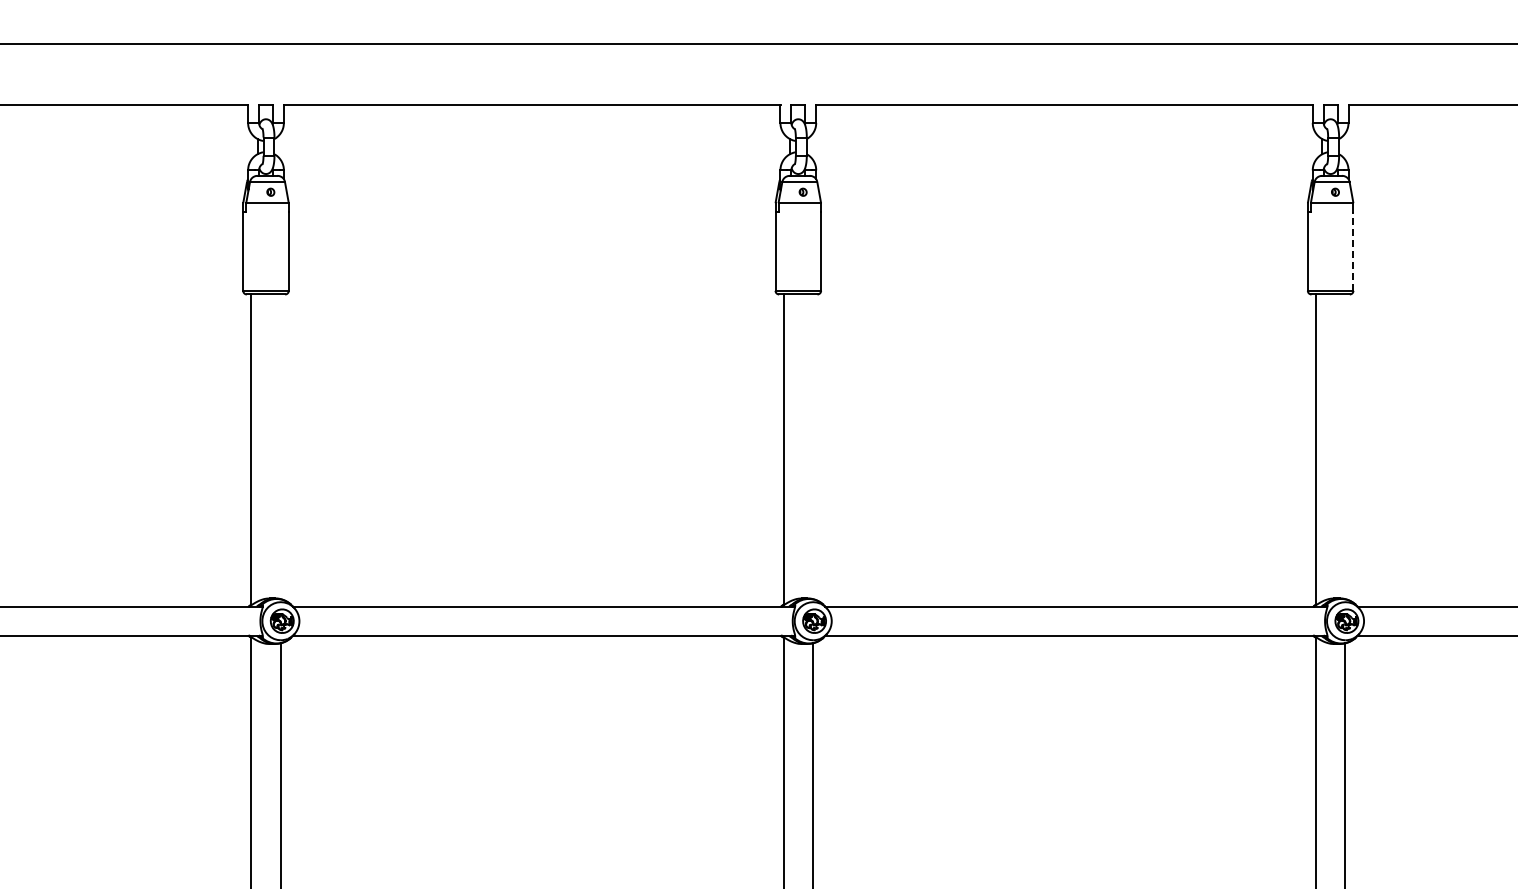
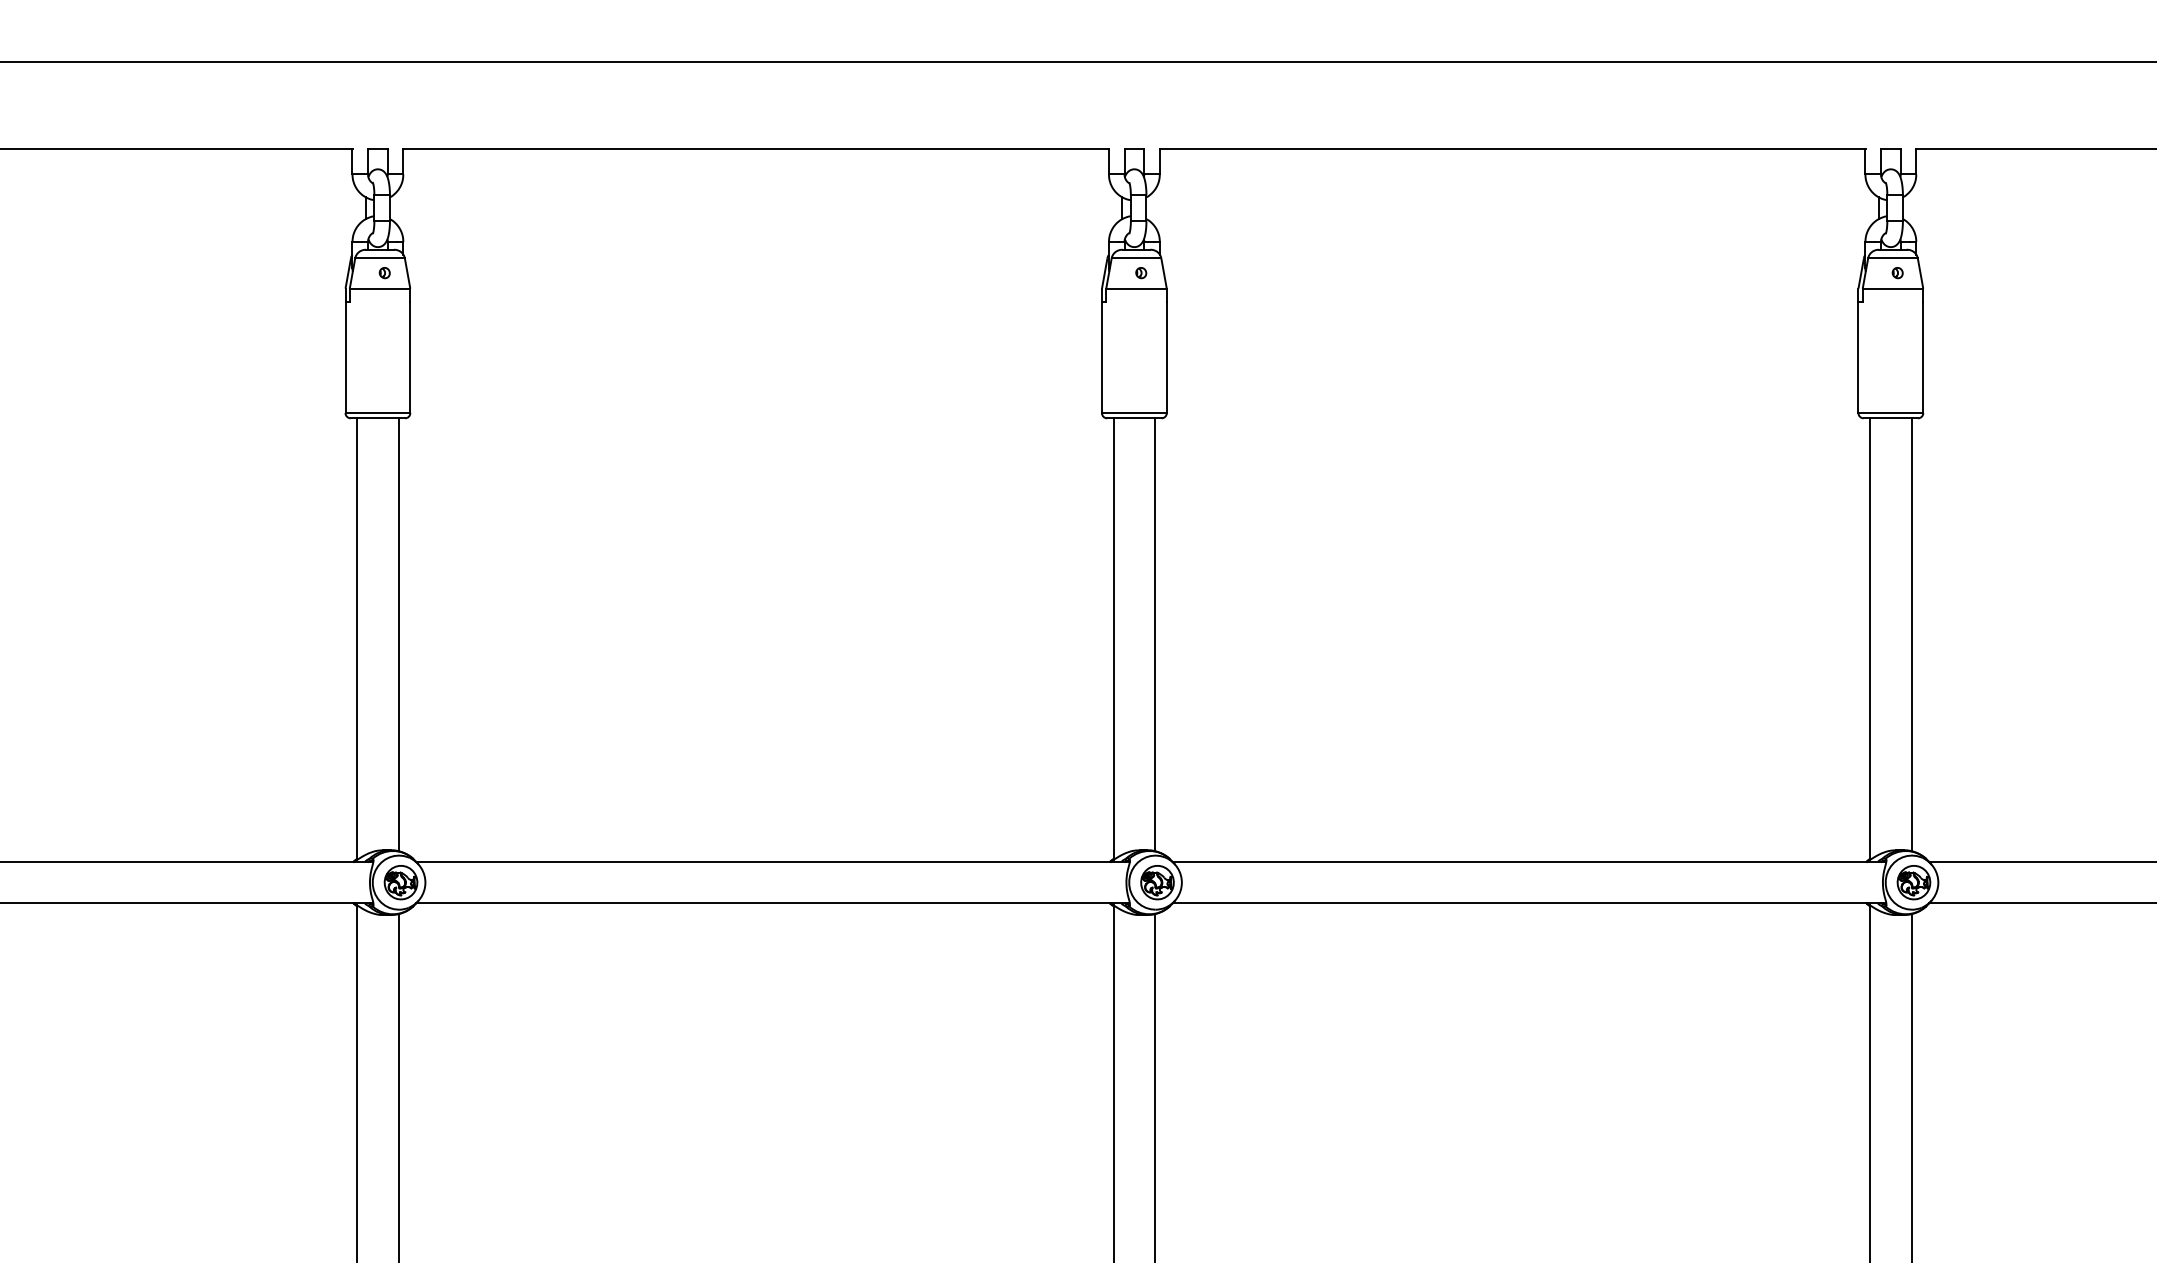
line: (1353, 251) -> (1923, 357), dashed -> solid
line: (280, 446) -> (398, 634), added
line: (812, 446) -> (1154, 634), added
line: (1345, 446) -> (1911, 634), added

